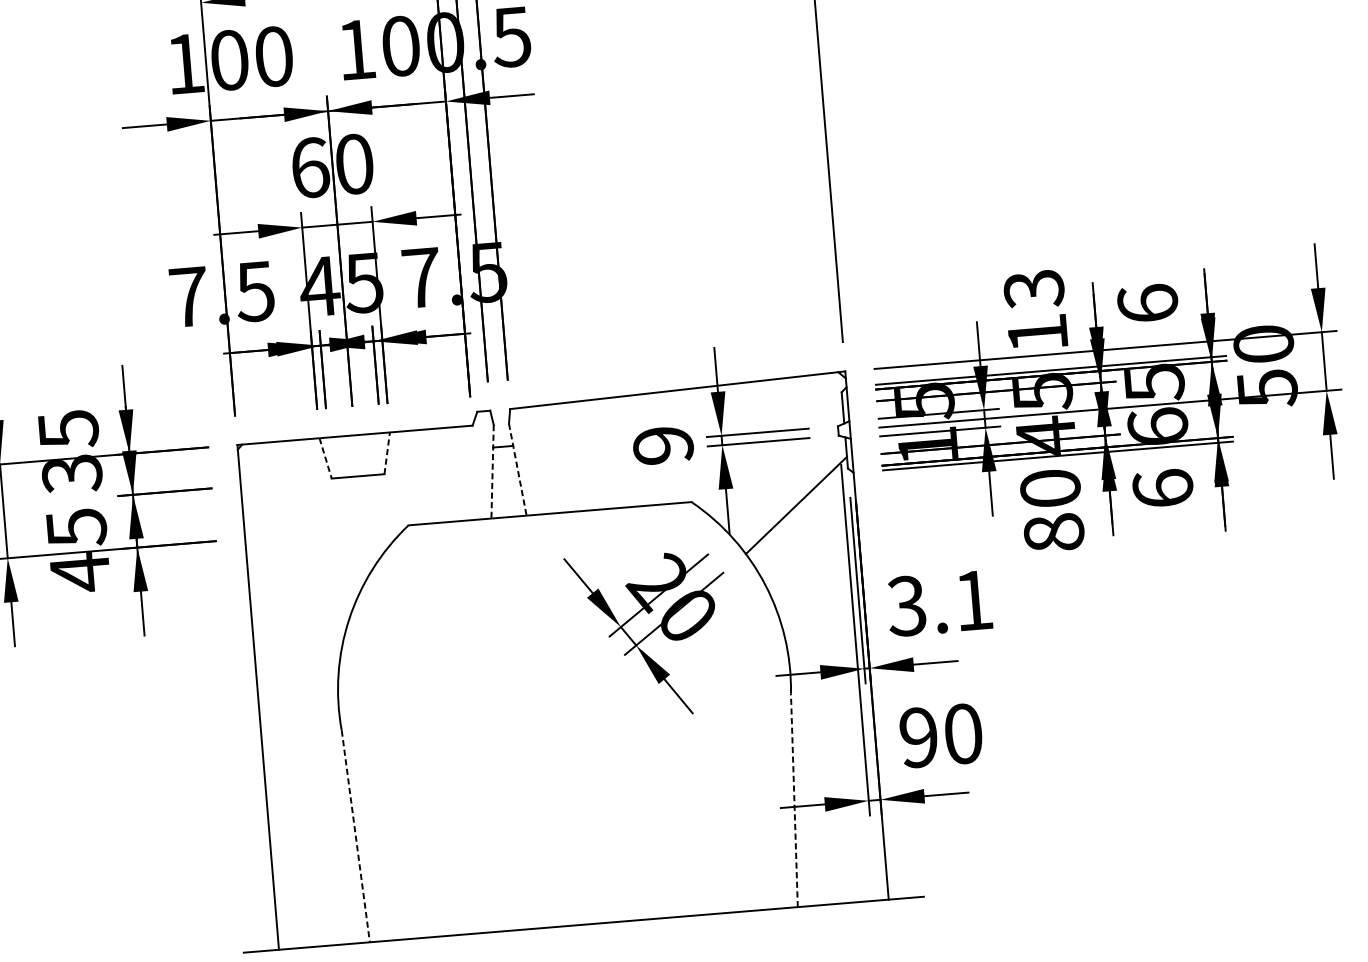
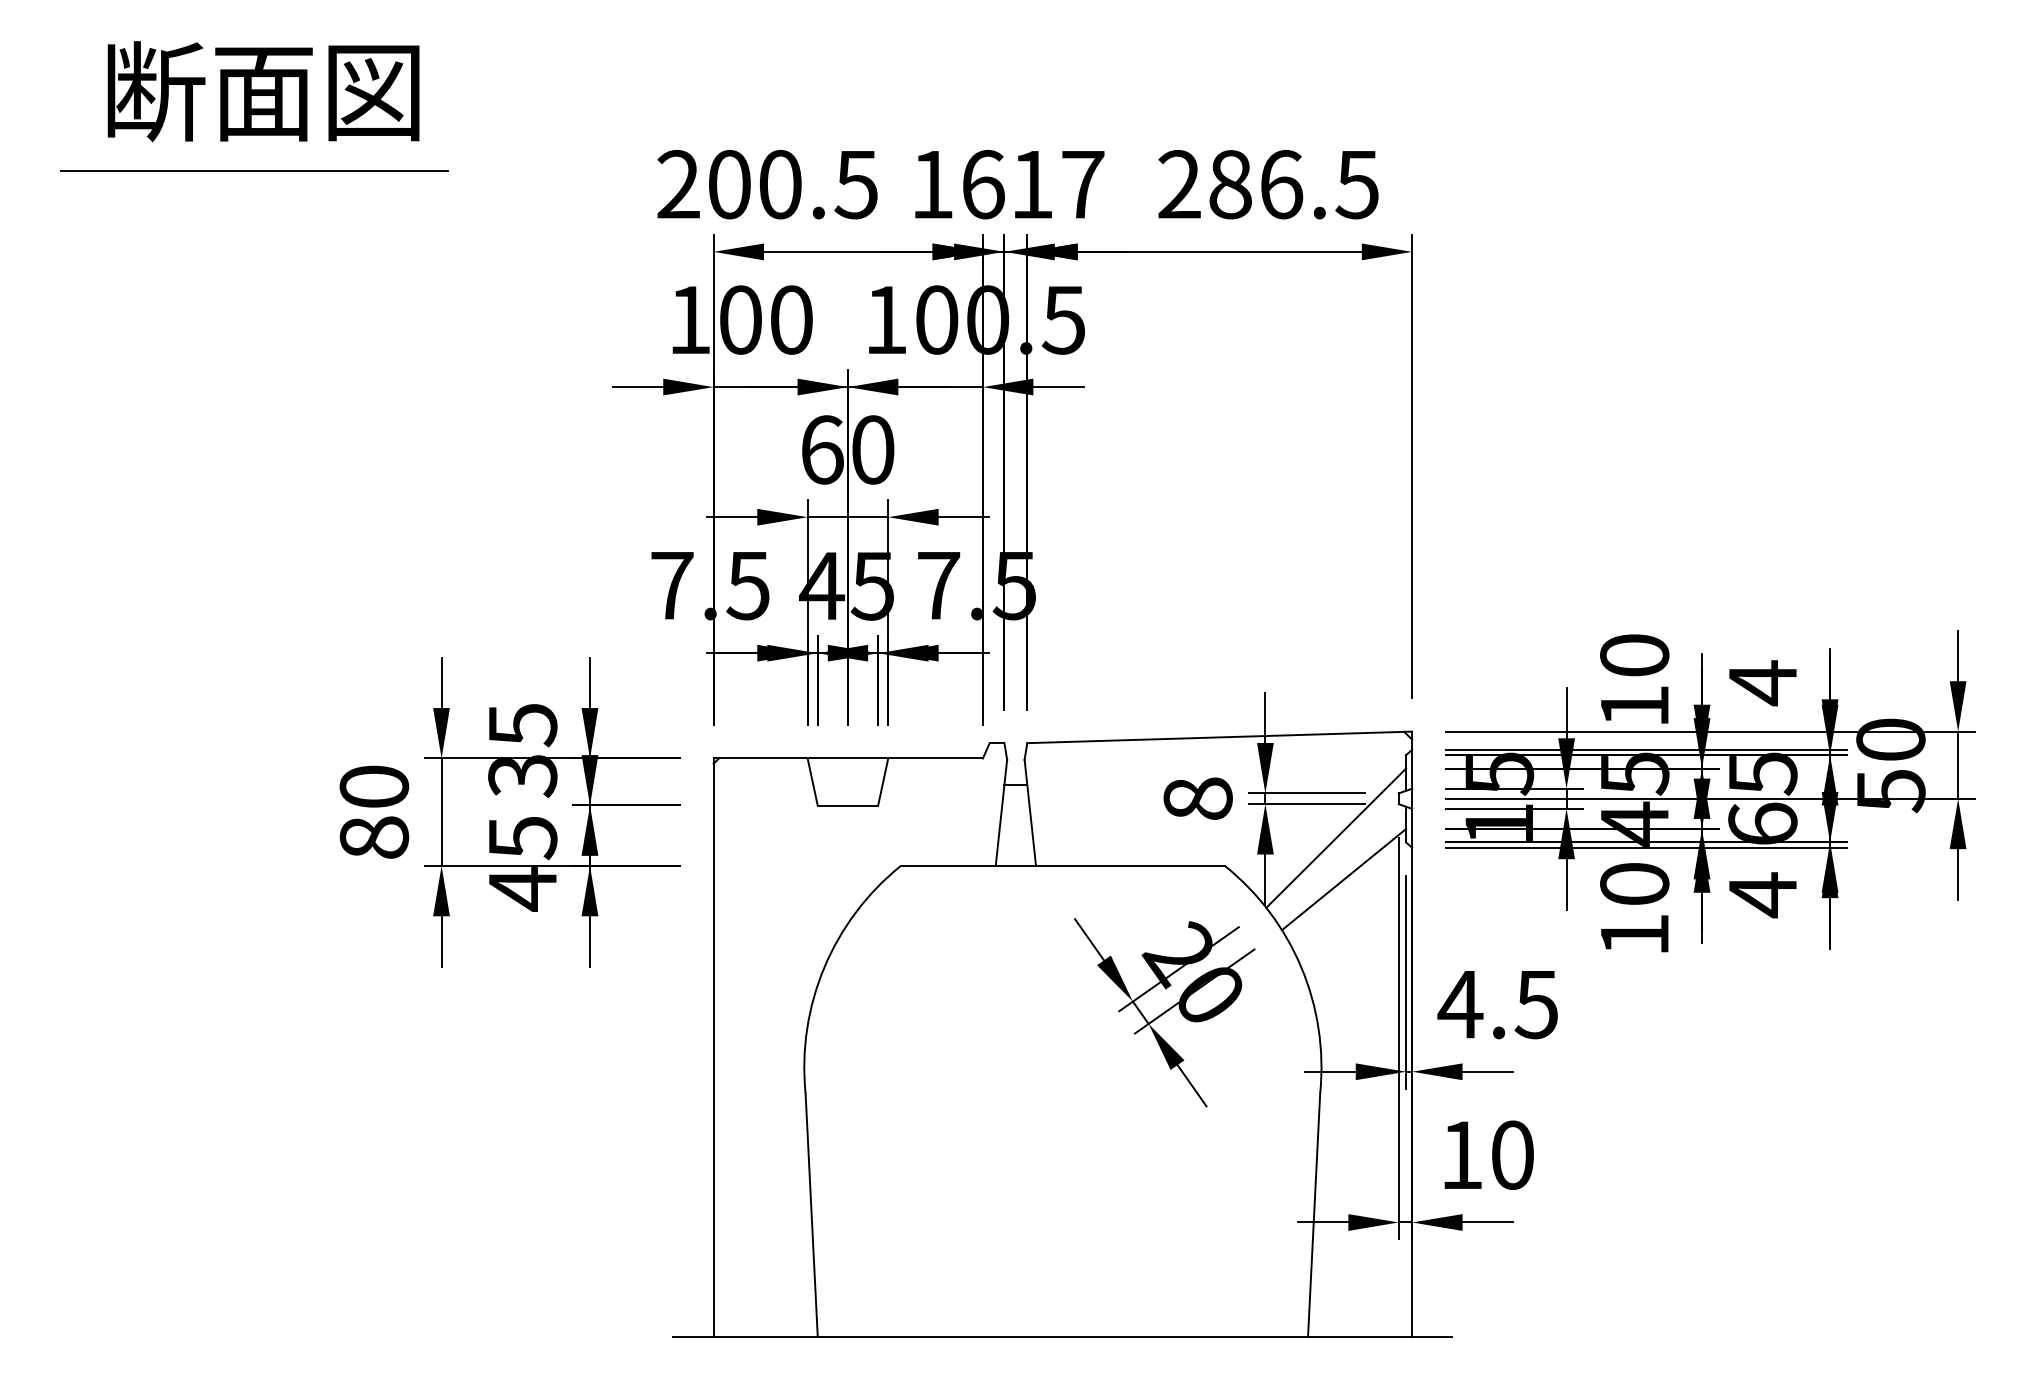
text: (1033, 289) -> (1634, 655), 13 -> 10
text: (1147, 304) -> (1762, 683), 6 -> 4
text: (662, 445) -> (1197, 798), 9 -> 8
line: (387, 452) -> (883, 781), dashed -> solid
line: (325, 458) -> (812, 782), dashed -> solid
line: (786, 469) -> (1336, 837), added
line: (518, 470) -> (1030, 813), dashed -> solid
line: (492, 472) -> (1001, 813), dashed -> solid
text: (1162, 489) -> (1762, 895), 6 -> 4
text: (1053, 532) -> (1634, 934), 80 -> 10
text: (939, 603) -> (1497, 1004), 3.1 -> 4.5
text: (918, 736) -> (1461, 1154), 90 -> 10
line: (794, 800) -> (1314, 1215), dashed -> solid
line: (355, 836) -> (811, 1215), dashed -> solid

